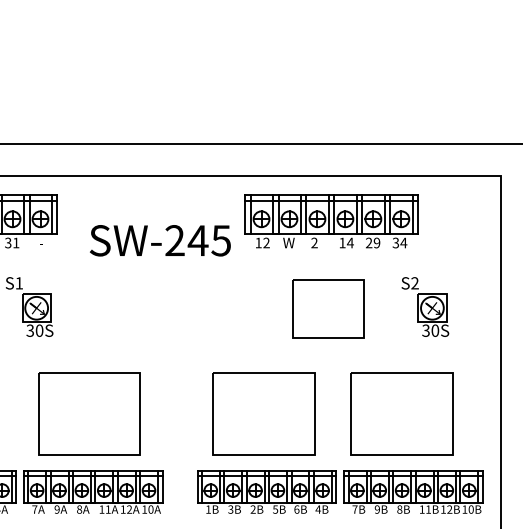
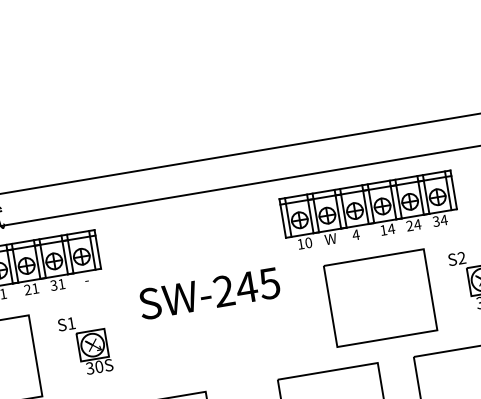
text: (160, 240) -> (209, 293), moved
text: (266, 242) -> (308, 242), 12 -> 10
text: (314, 242) -> (355, 234), 2 -> 4
text: (376, 242) -> (417, 224), 29 -> 24
part: (328, 308) -> (380, 297), size x1.43

